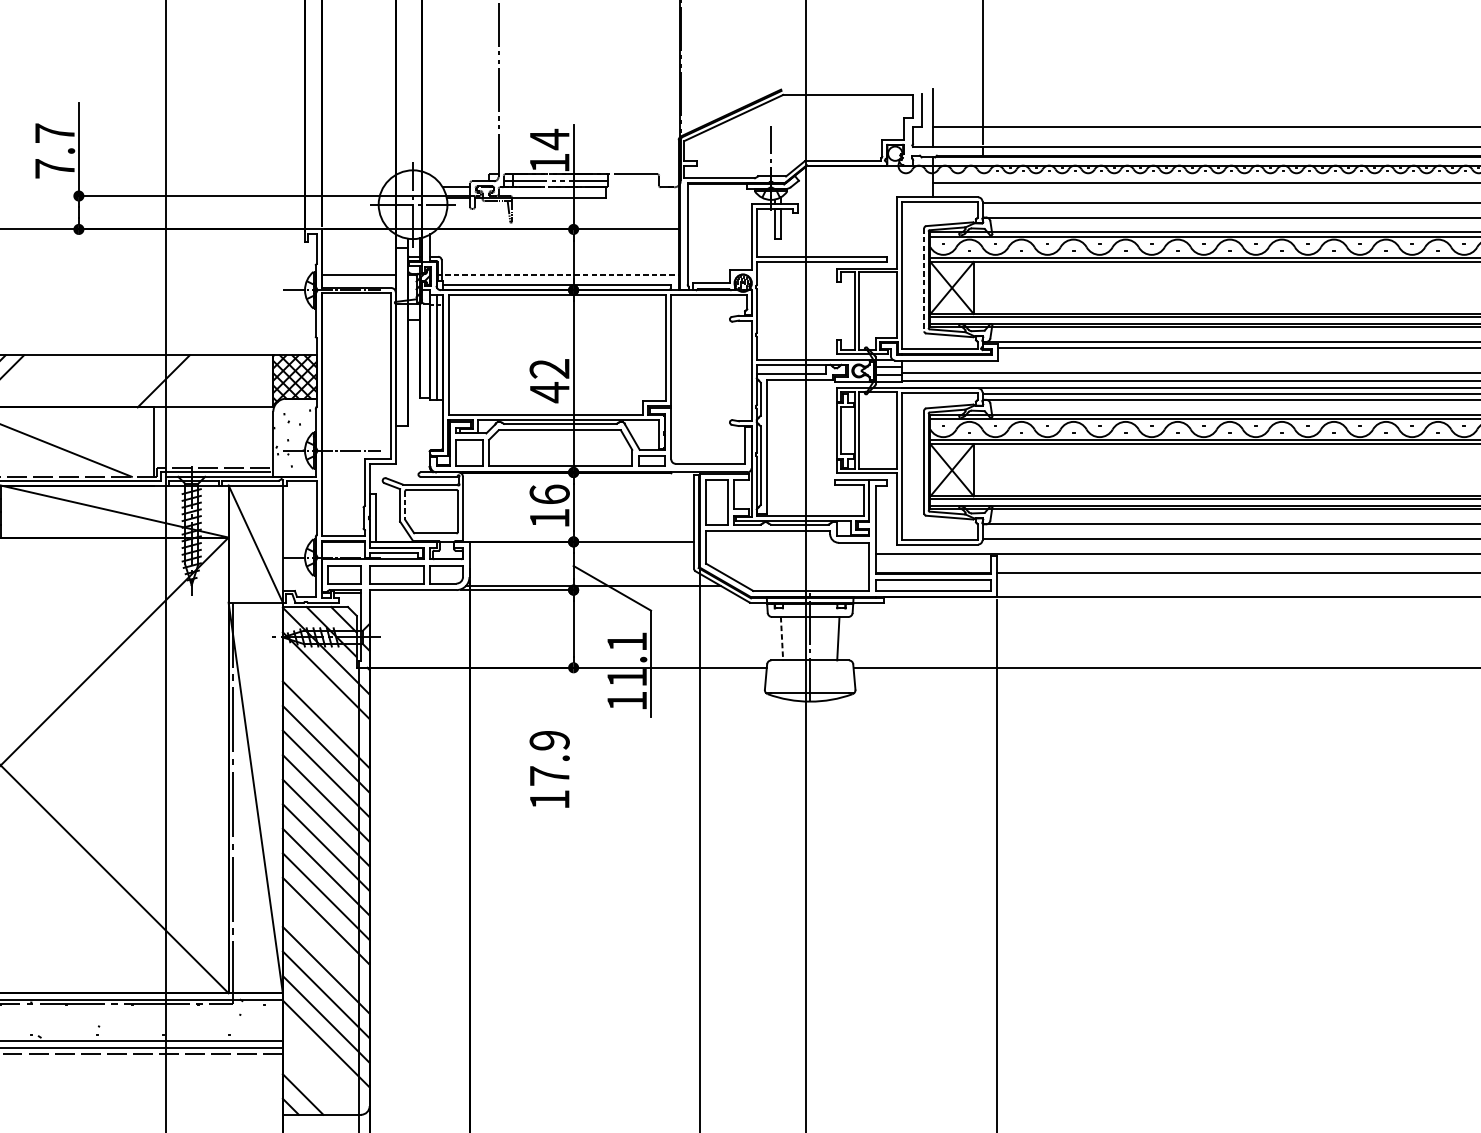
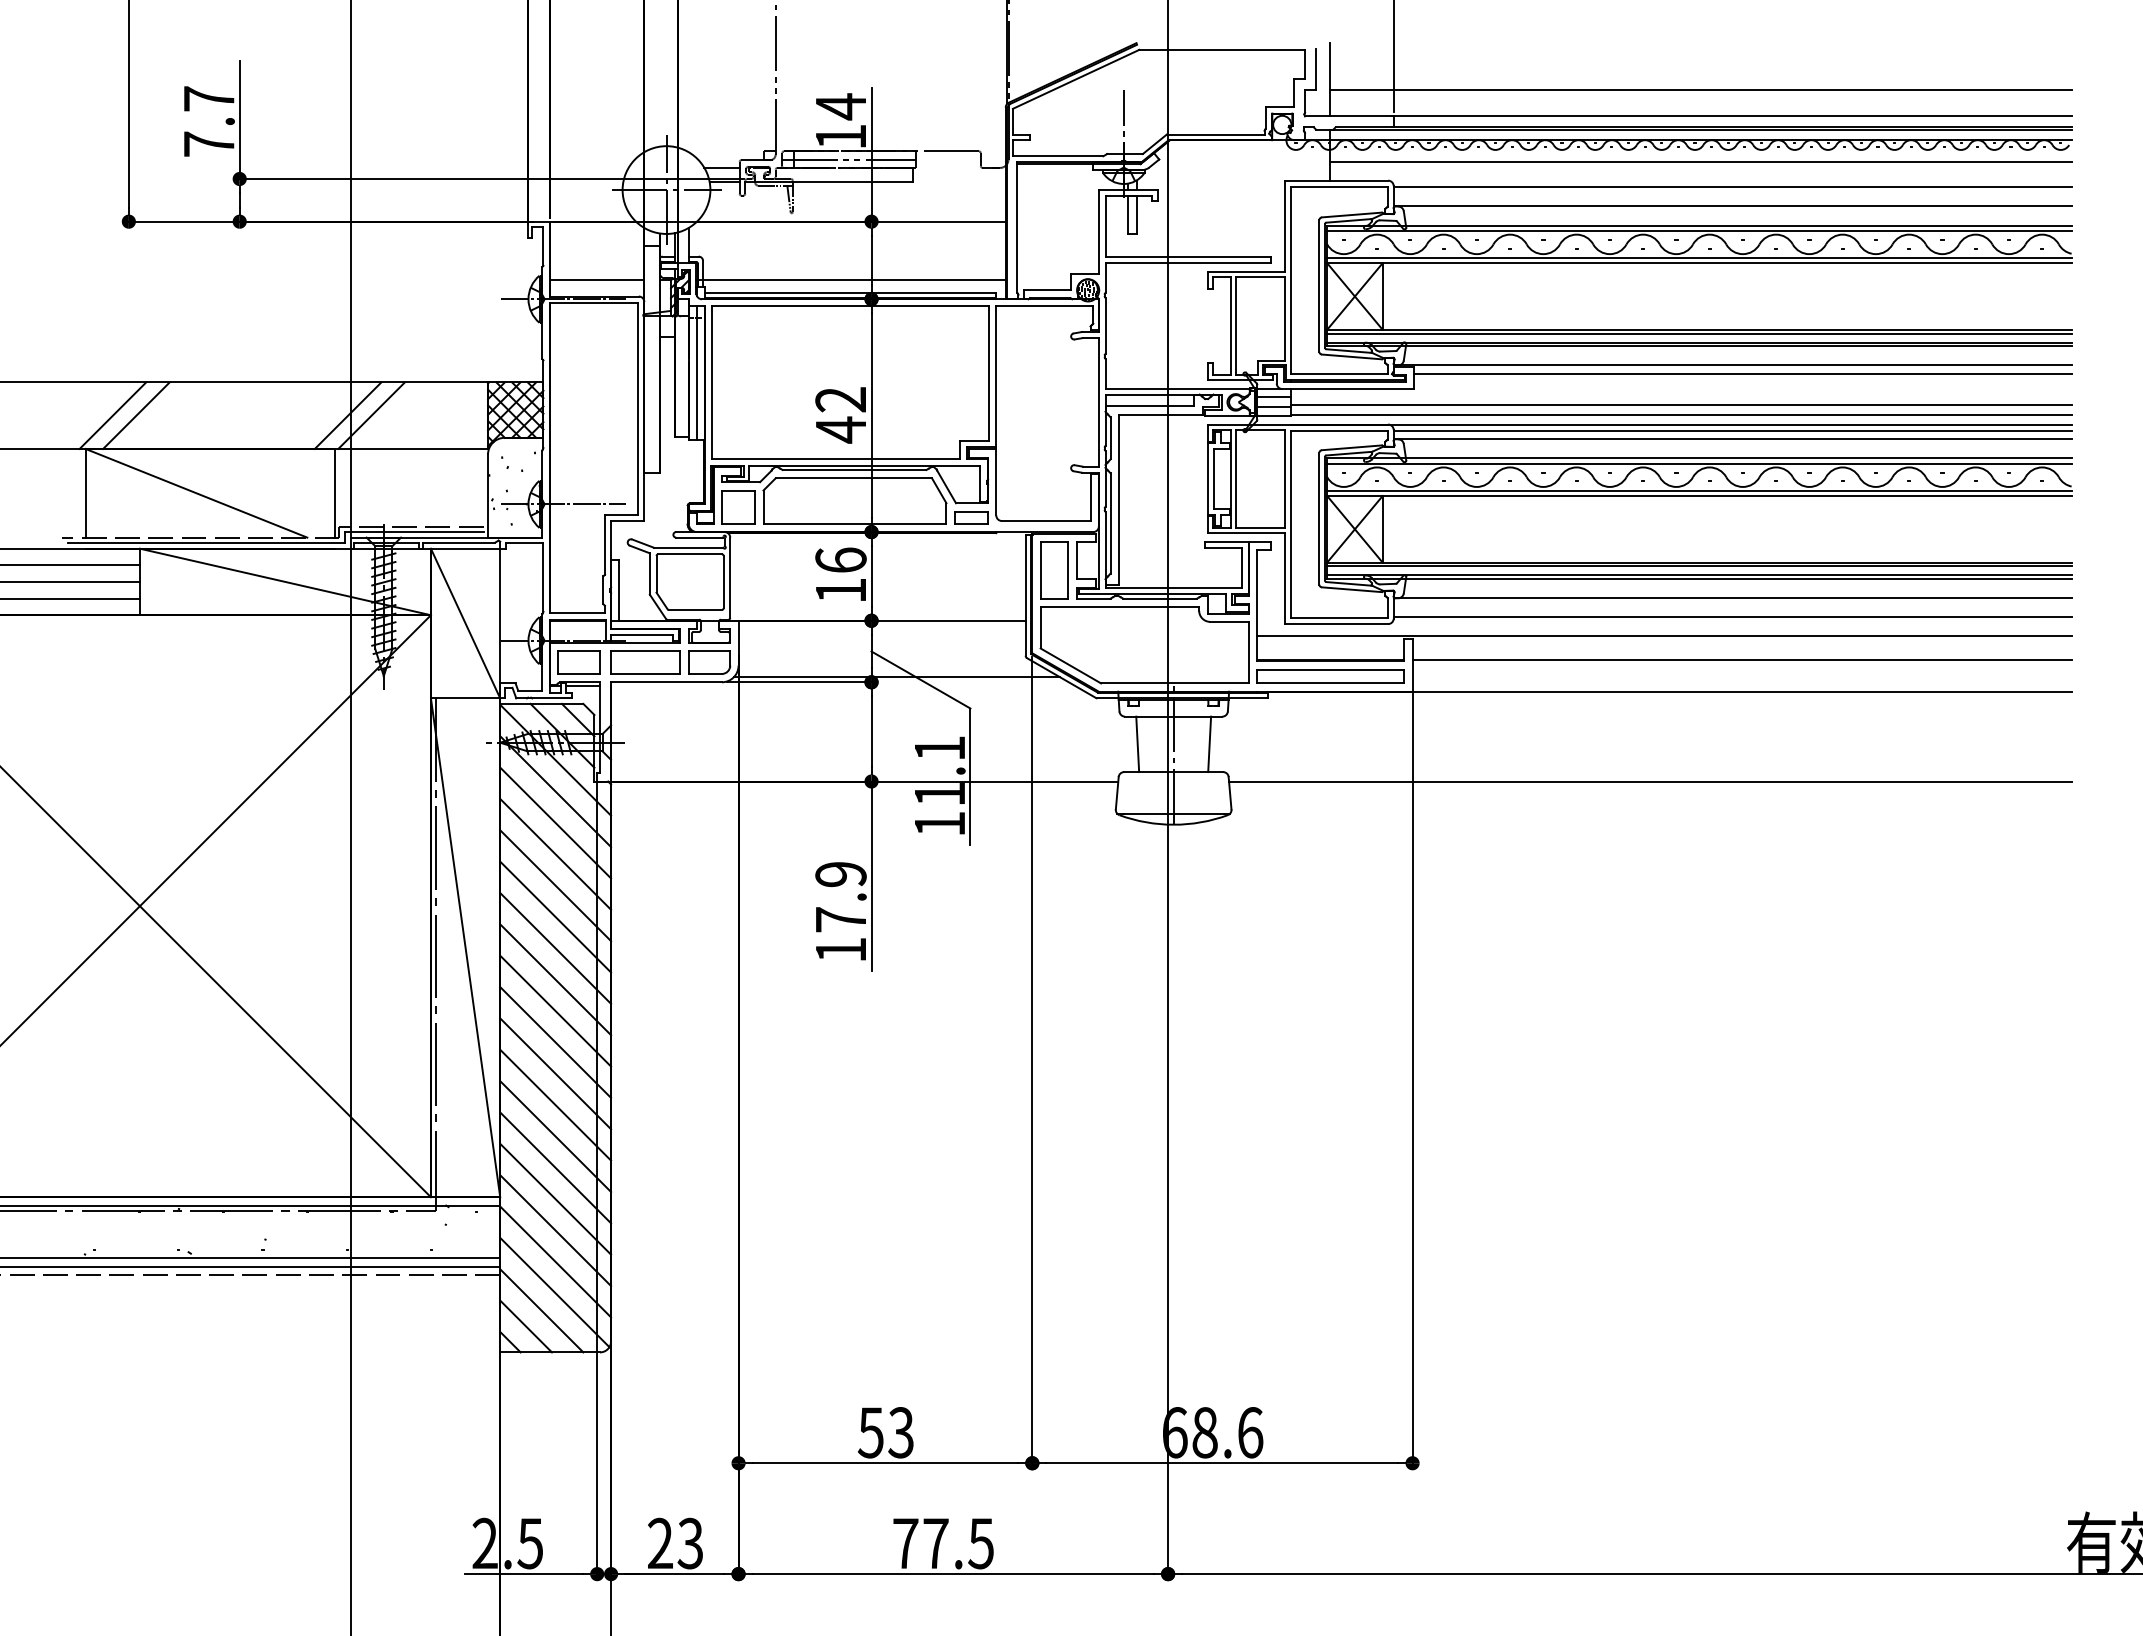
line: (557, 275) -> (851, 280), dashed -> solid
line: (924, 279) -> (1319, 285), dashed -> solid
line: (182, 381) -> (371, 415), added
line: (405, 505) -> (656, 574), dashed -> solid
line: (781, 638) -> (1137, 744), dashed -> solid
line: (326, 699) -> (555, 822), added
line: (573, 741) -> (871, 875), added
line: (326, 945) -> (555, 1136), added
line: (325, 1067) -> (554, 1292), added
line: (315, 1081) -> (541, 1310), added

